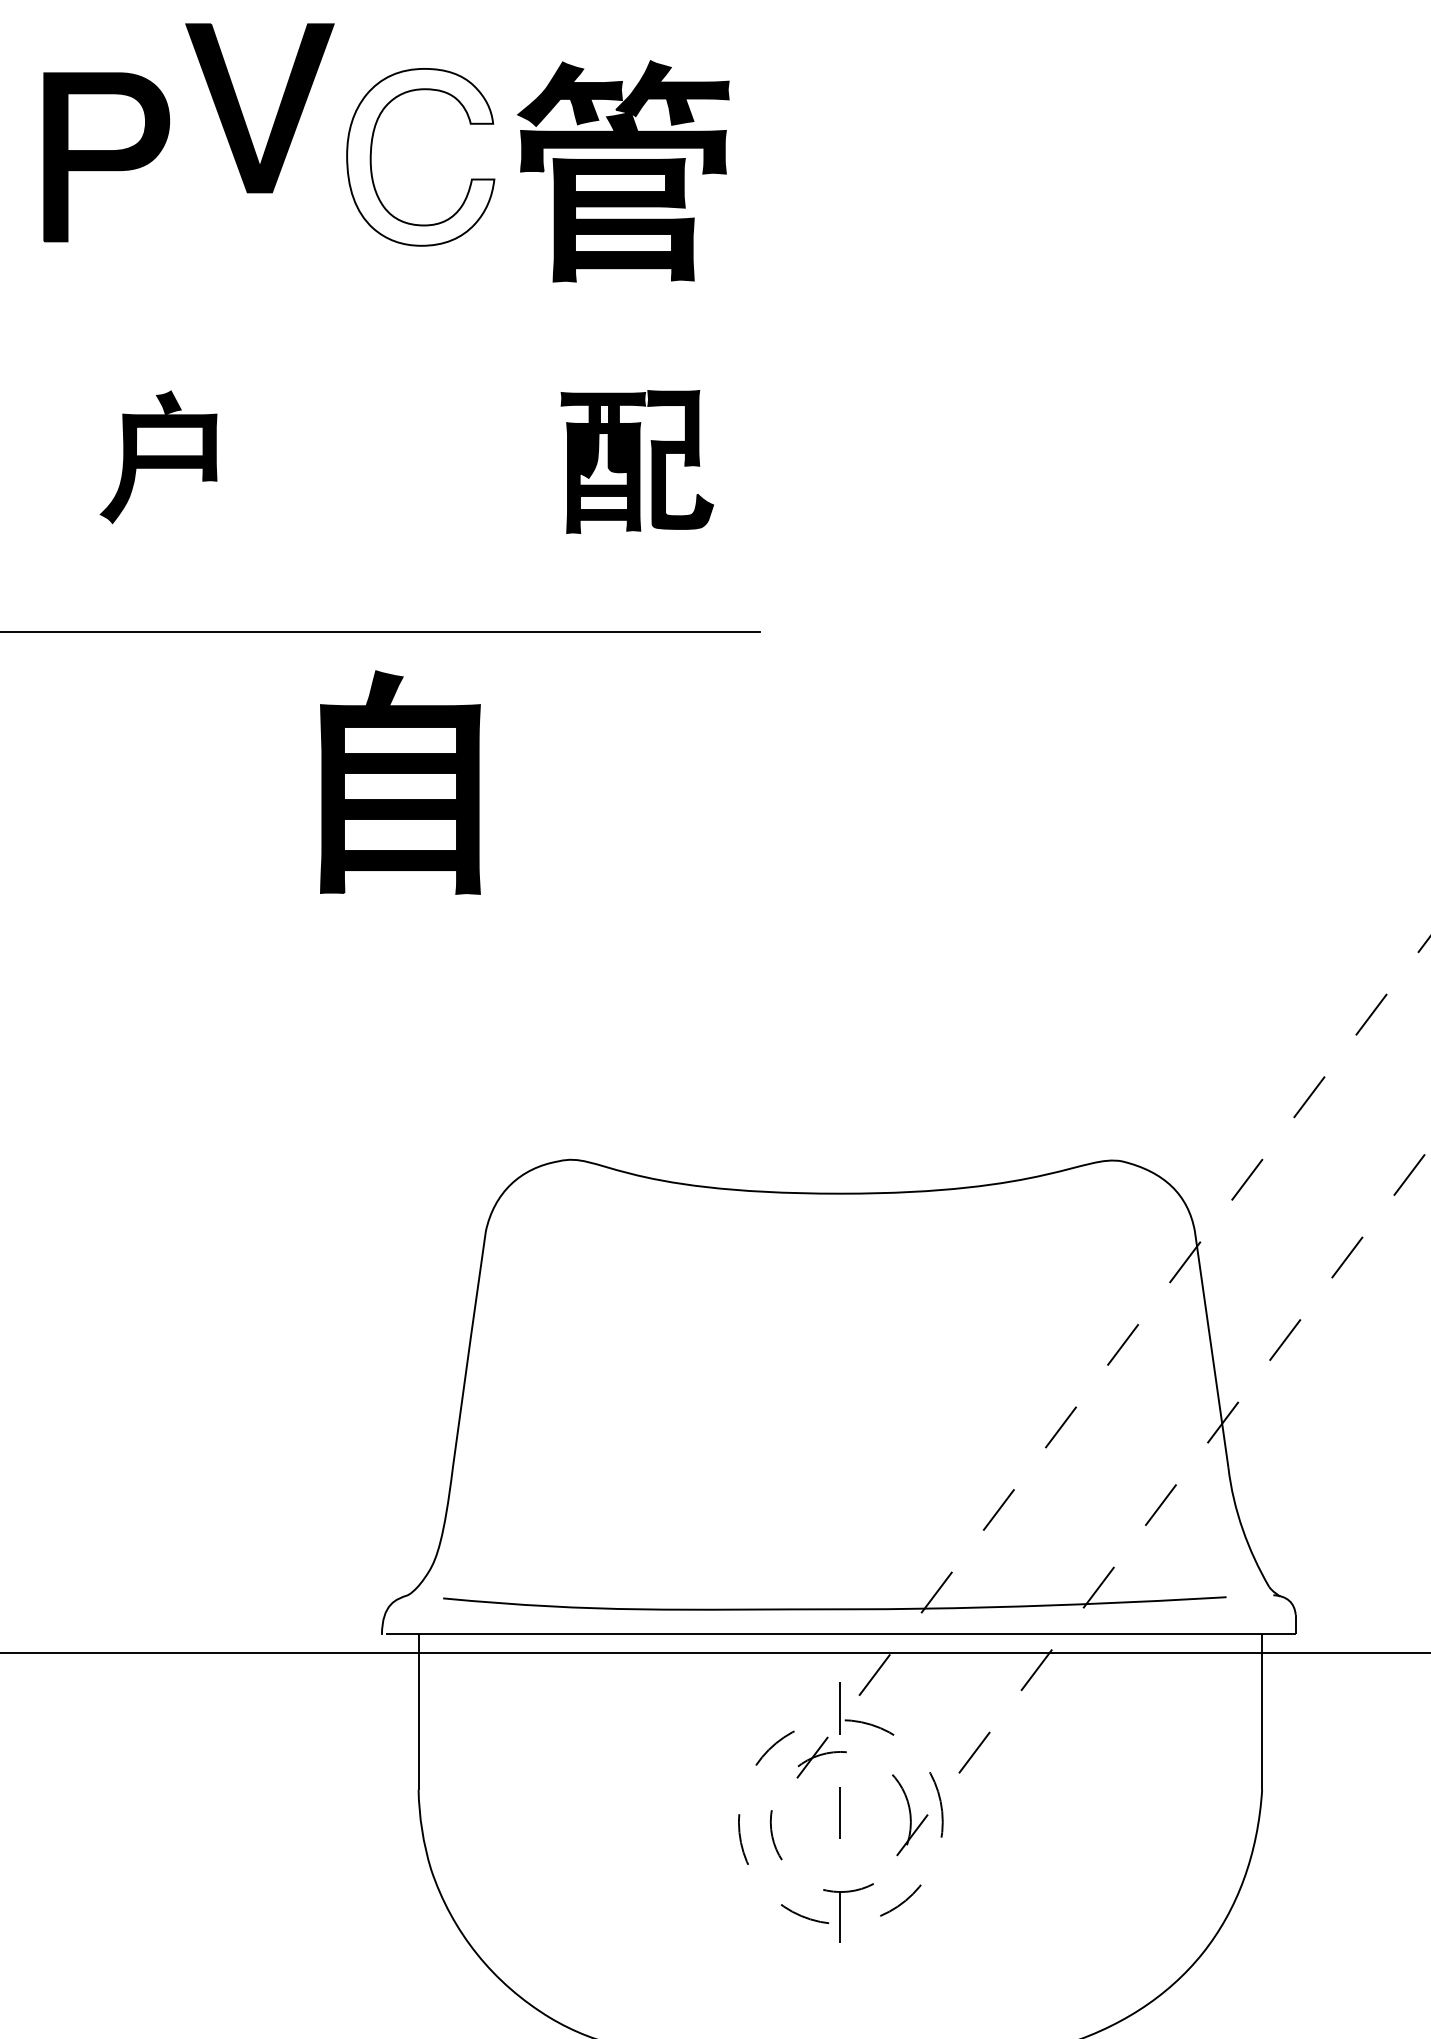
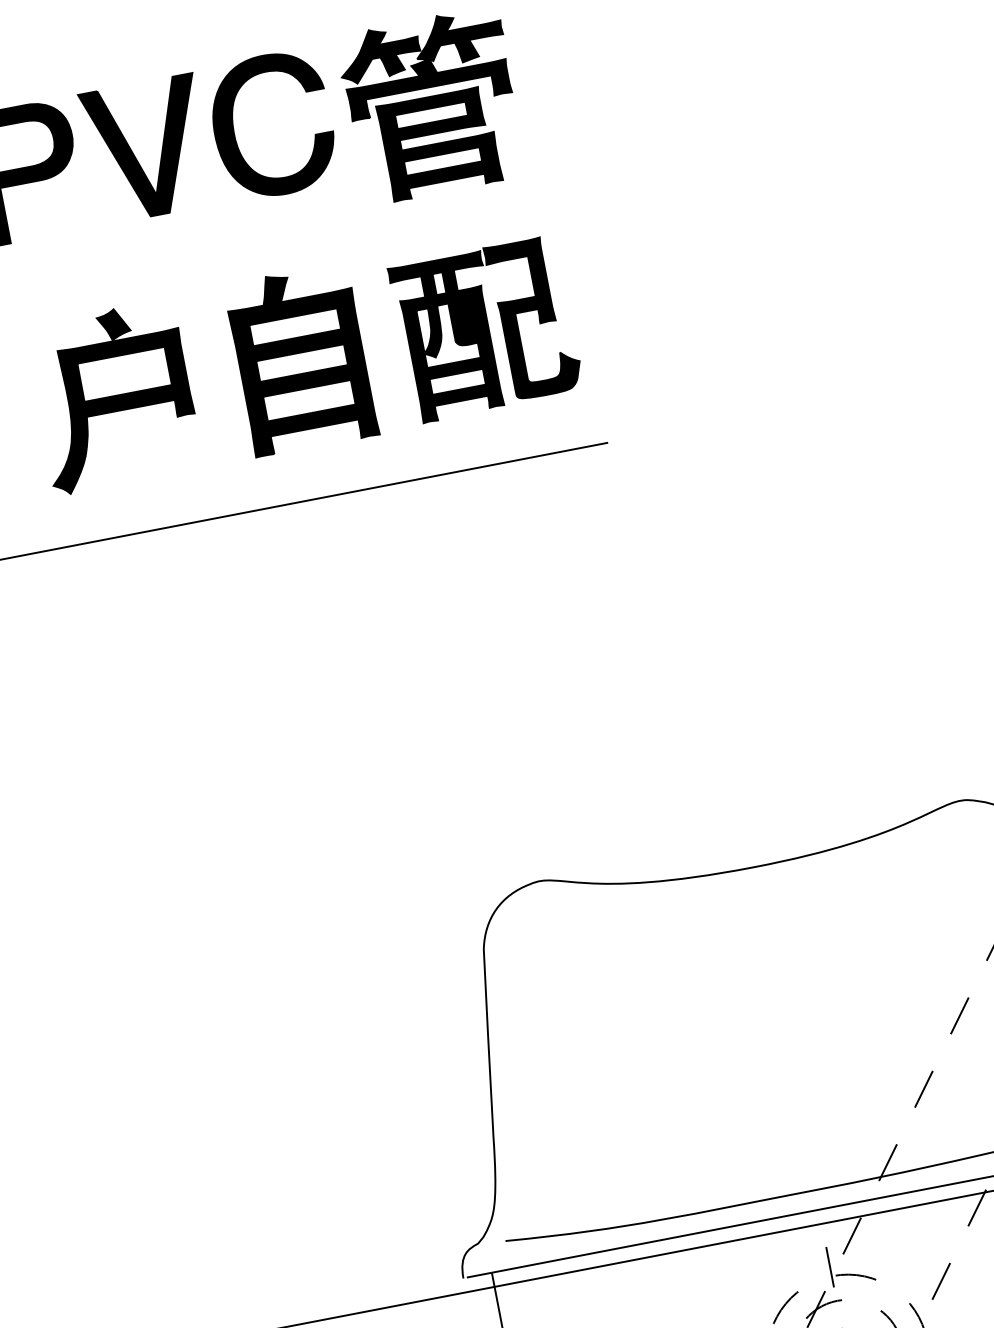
part: (242, 112) -> (134, 155), moved
fill: (420, 156) -> (272, 124), added
part: (158, 456) -> (113, 396), size x1.67
part: (637, 461) -> (486, 329), size x1.43
part: (400, 782) -> (301, 359), moved

